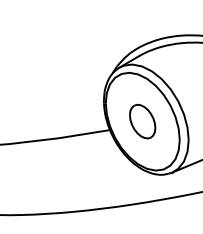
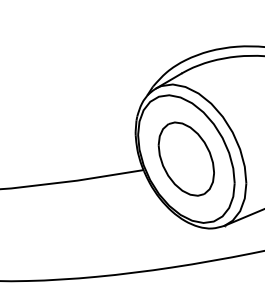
part: (142, 121) -> (186, 158), size x1.67

